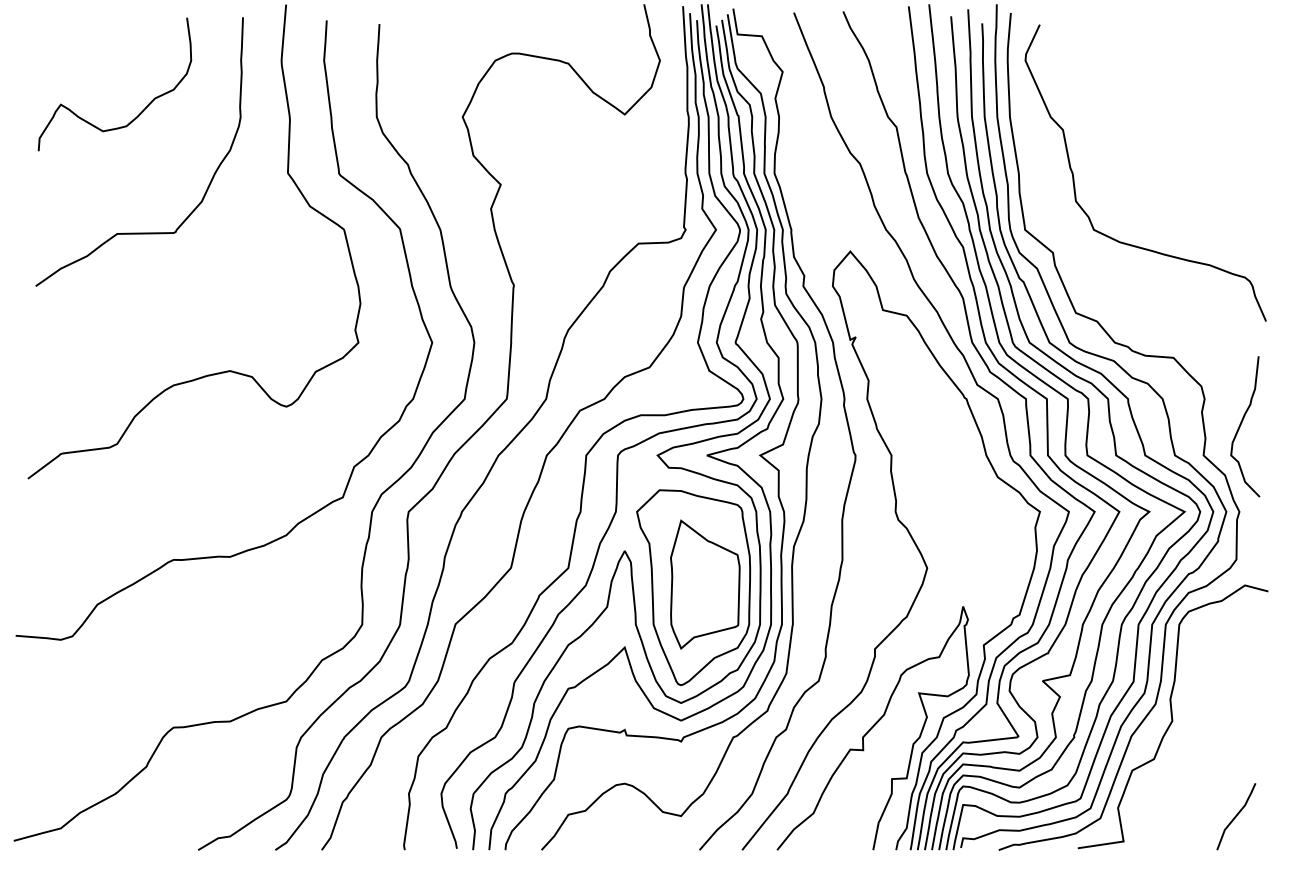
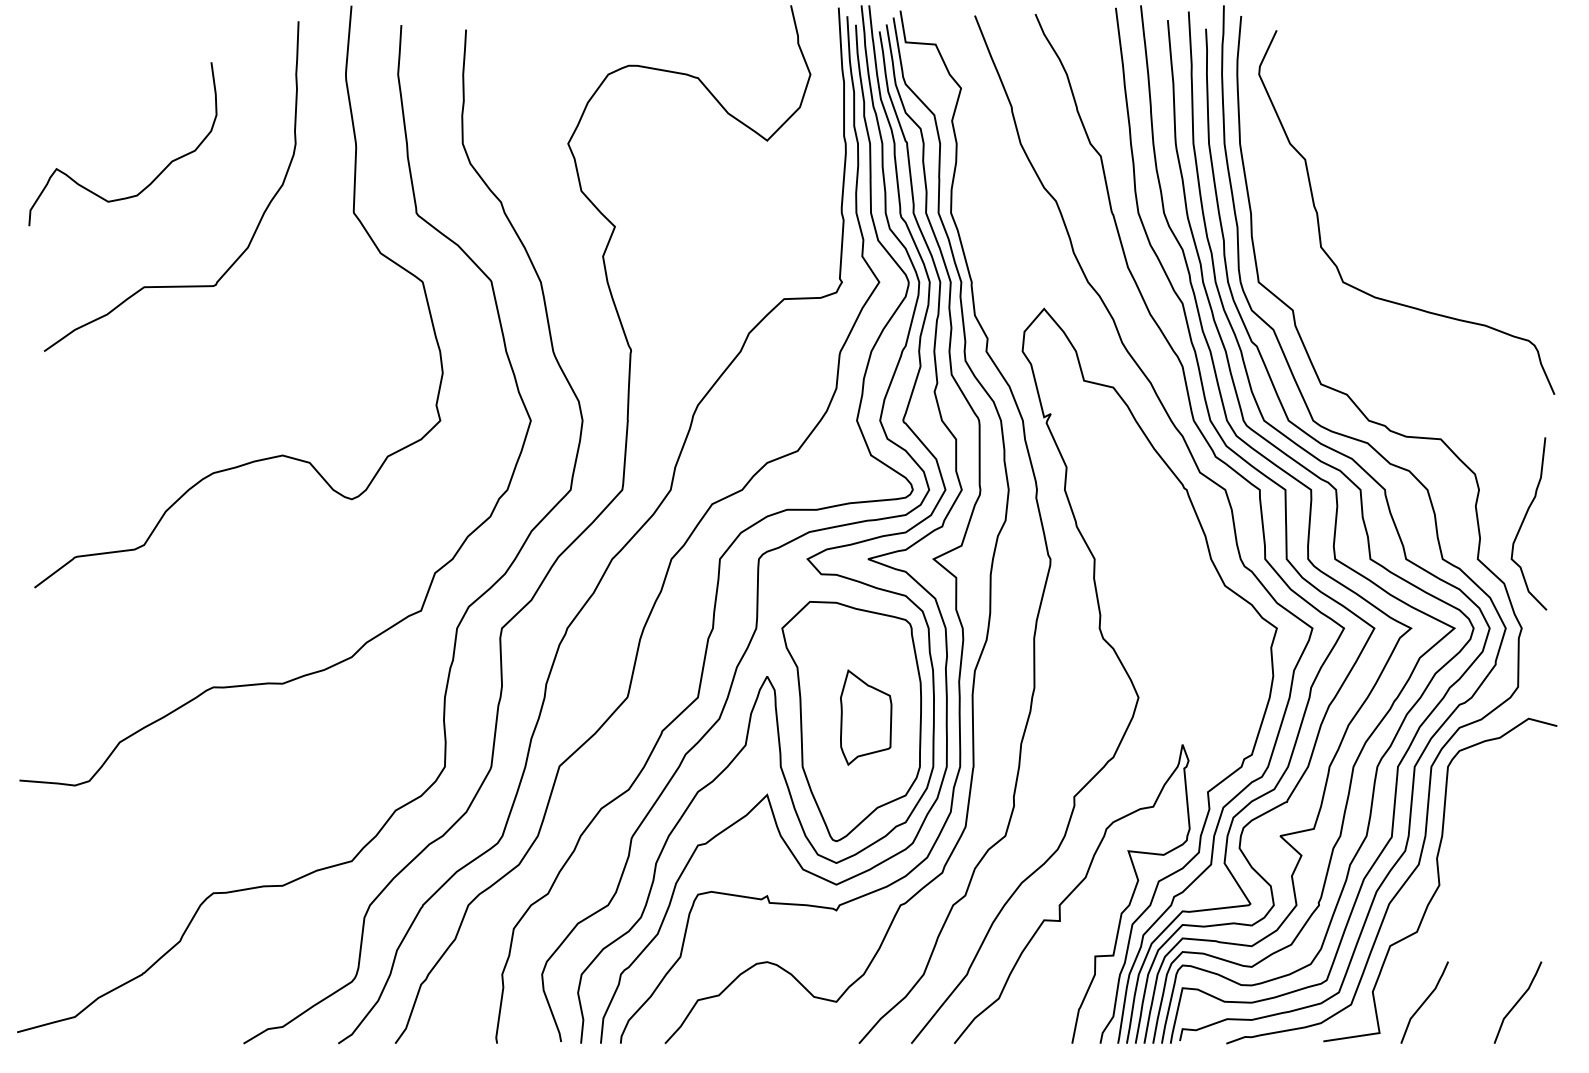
curve: (141, 111) -> (155, 177), moved
part: (705, 584) -> (866, 717), size x0.6
curve: (1160, 816) -> (1424, 1002), added

